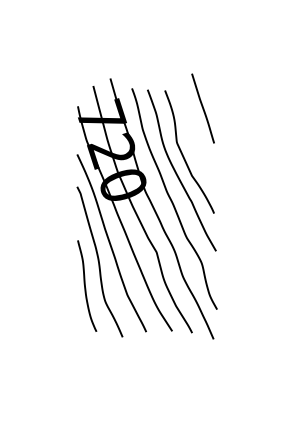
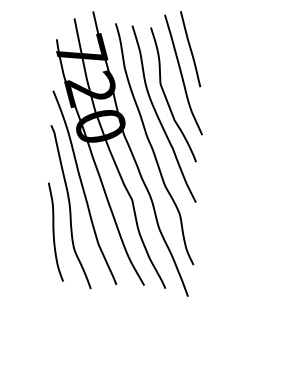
curve: (196, 132) -> (182, 74), added

